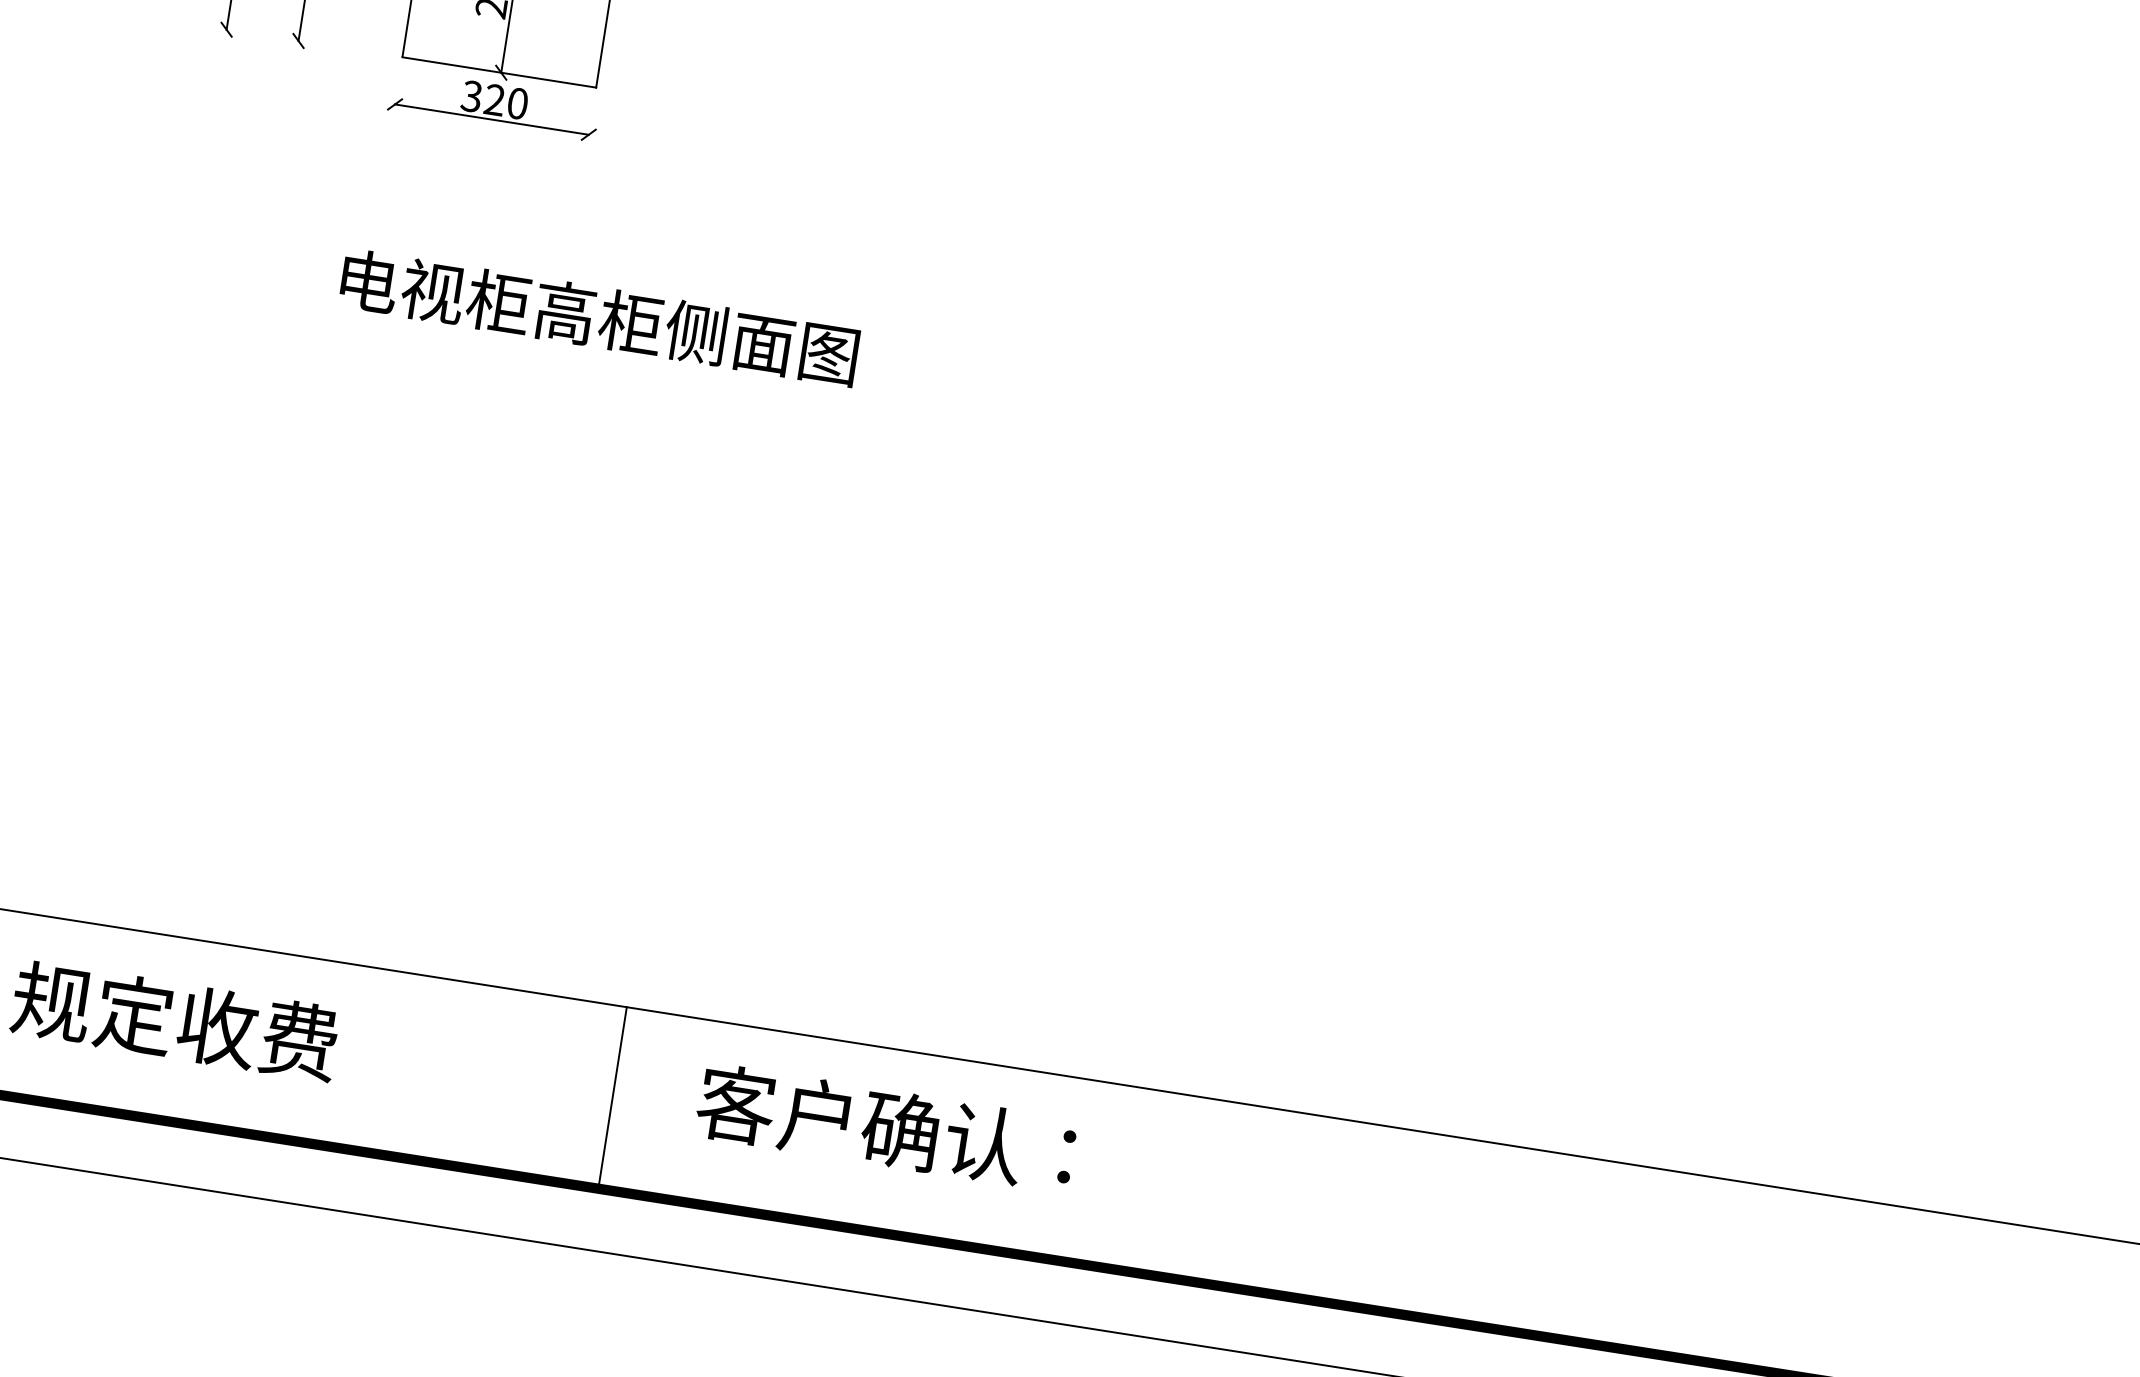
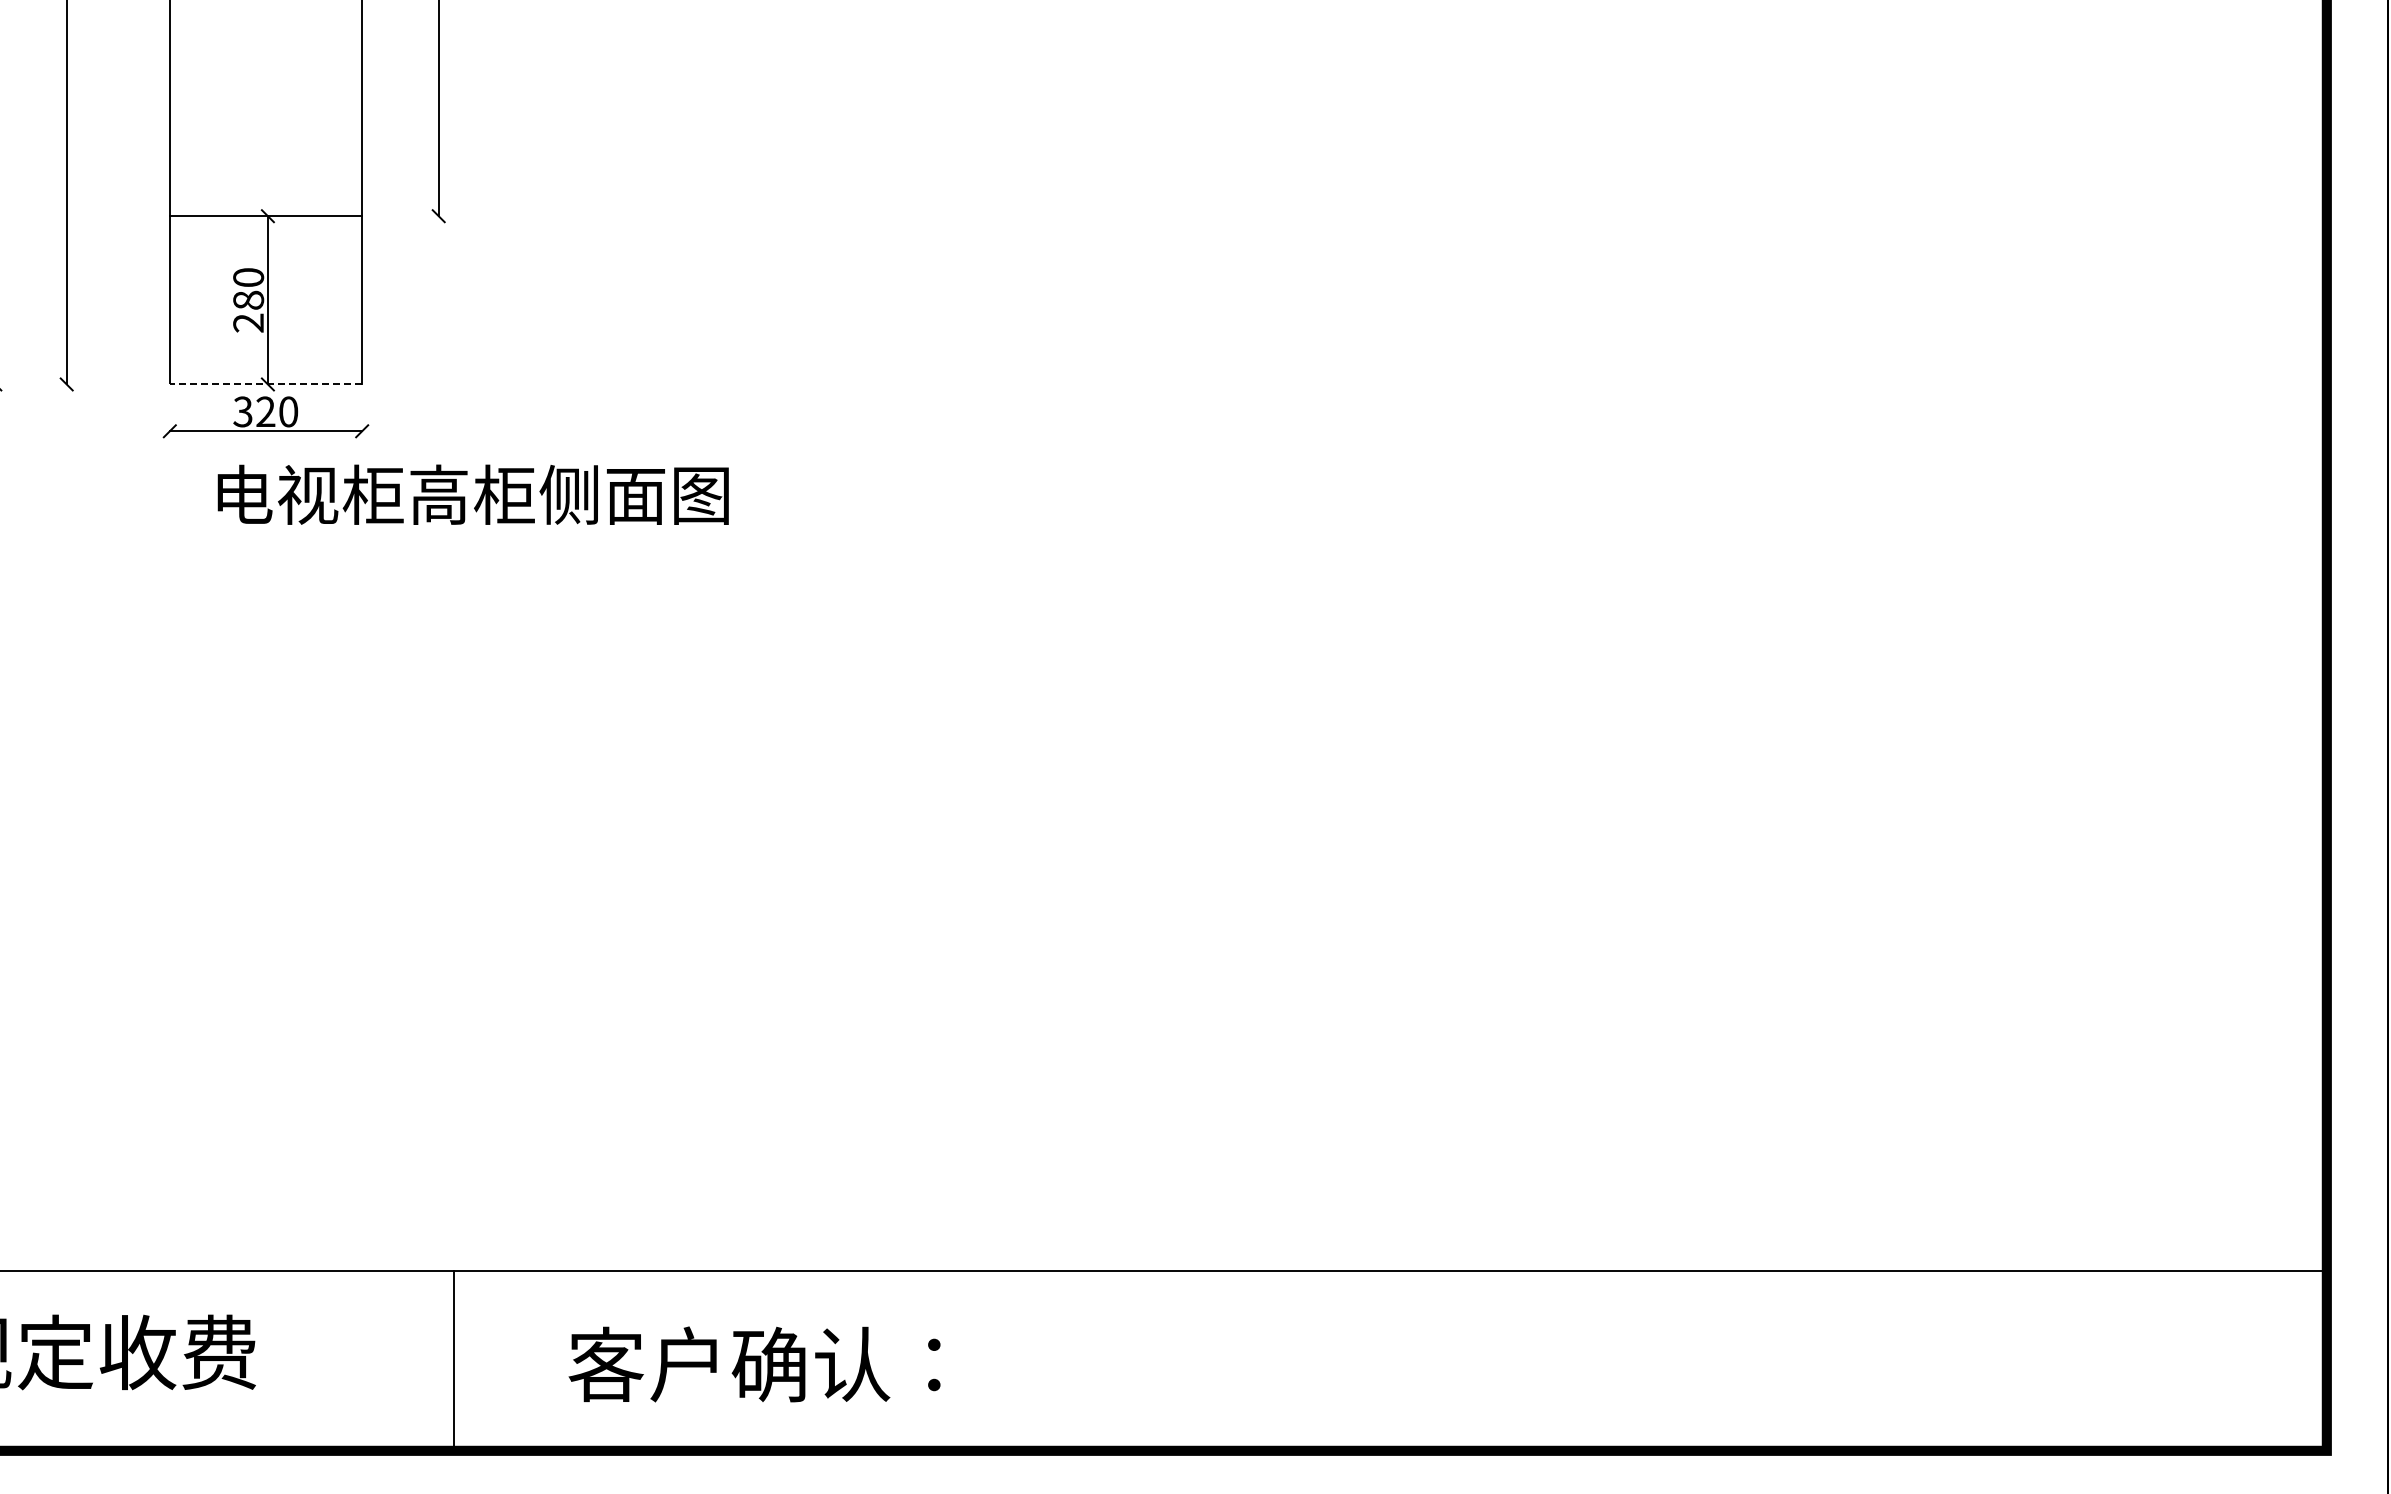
line: (498, 72) -> (265, 384), solid -> dashed
text: (598, 317) -> (472, 494), moved
line: (612, 1097) -> (454, 1360), moved
text: (885, 1128) -> (754, 1364), moved

